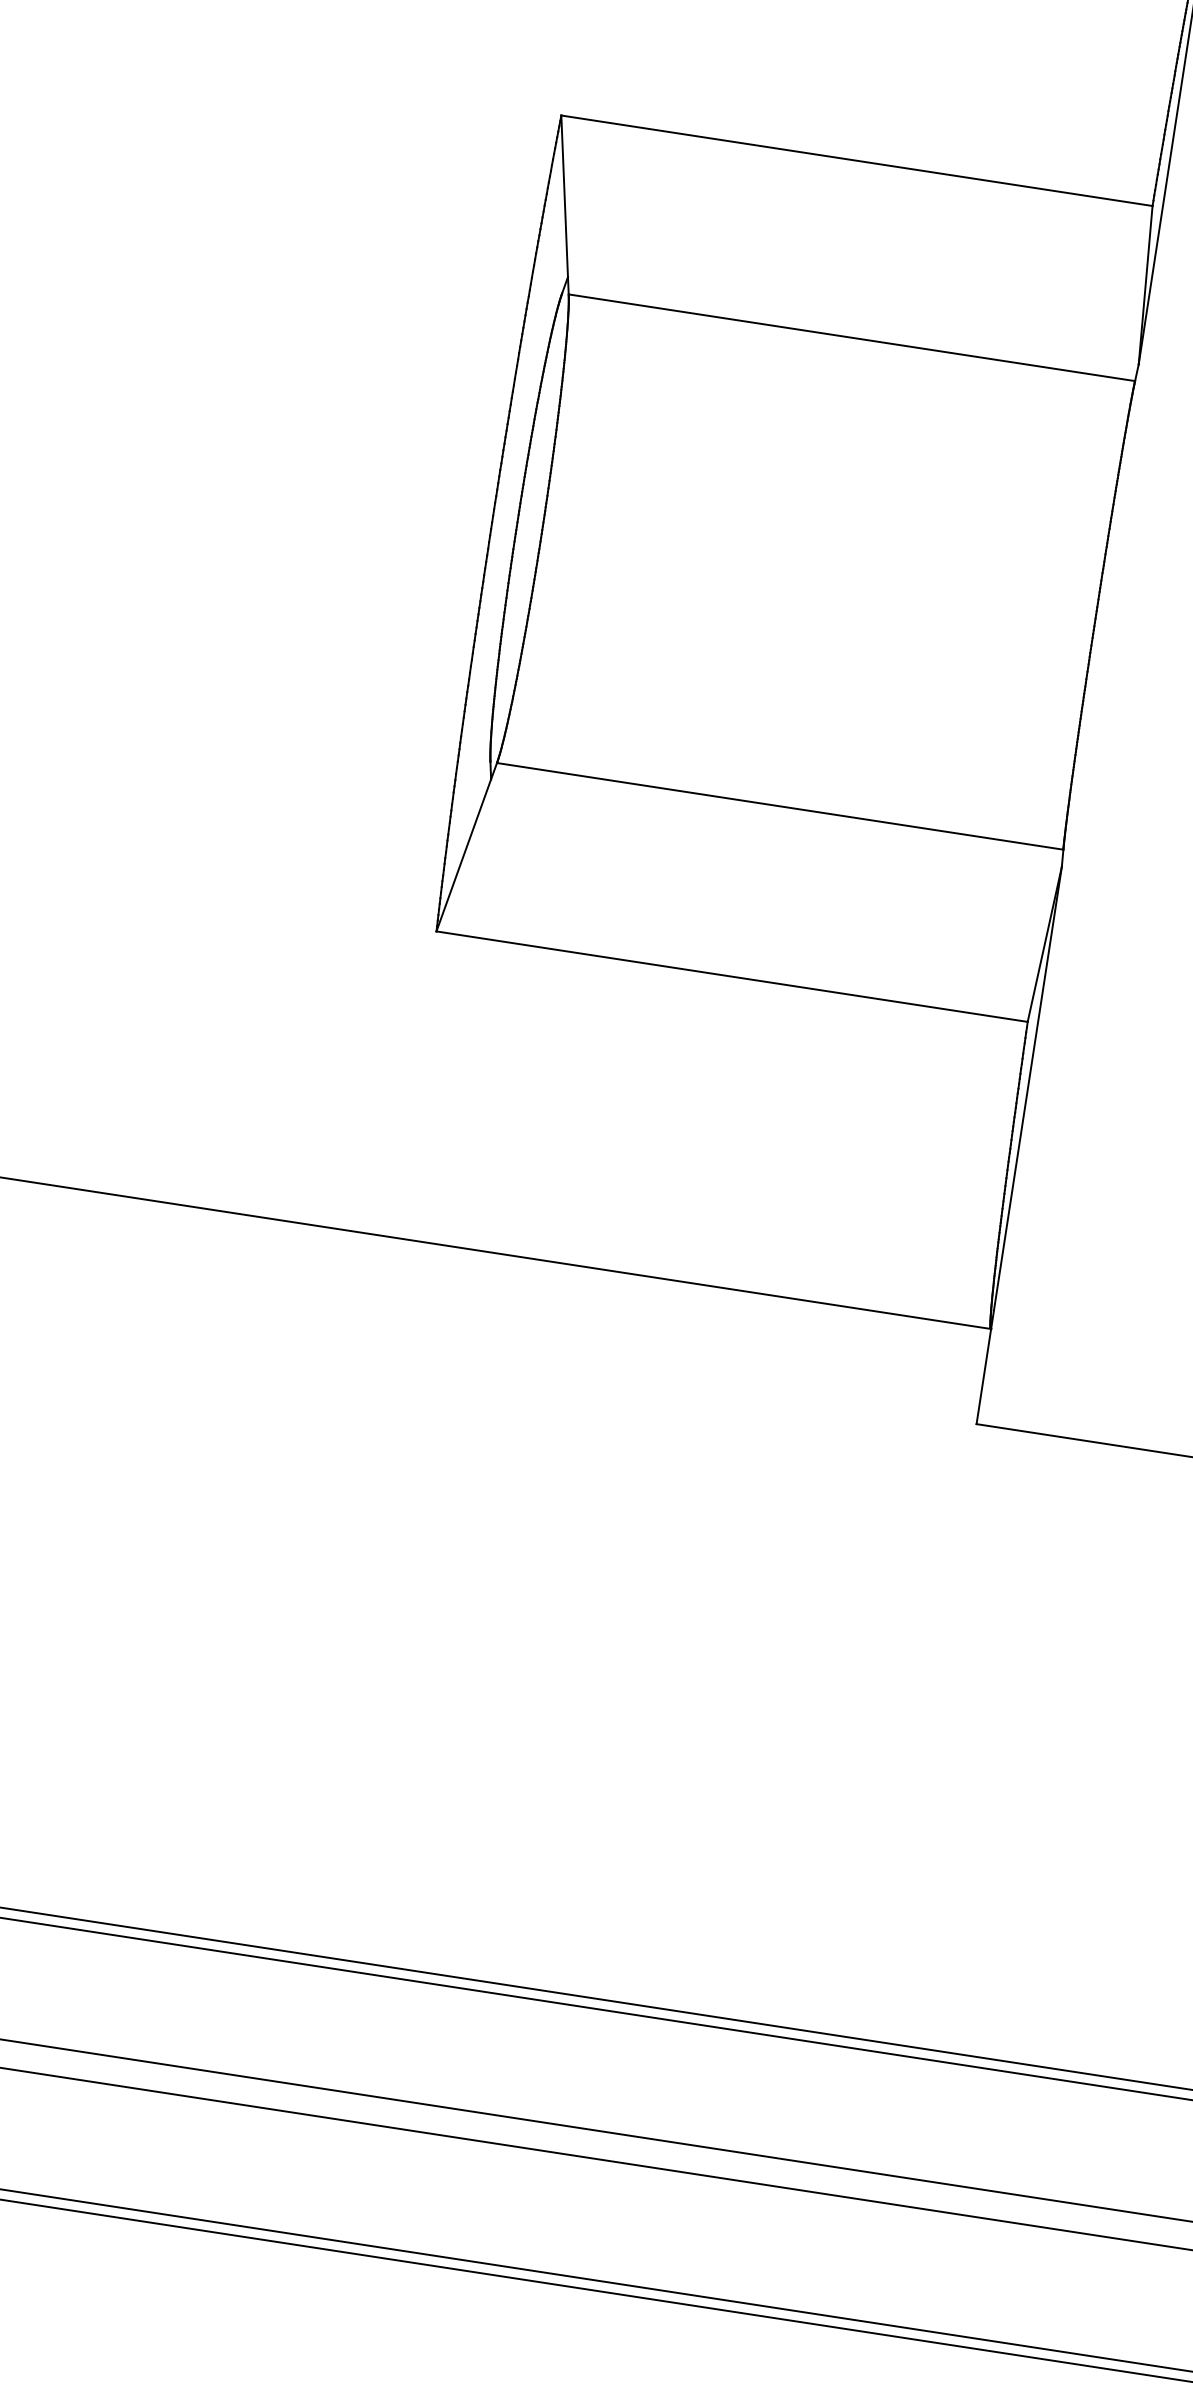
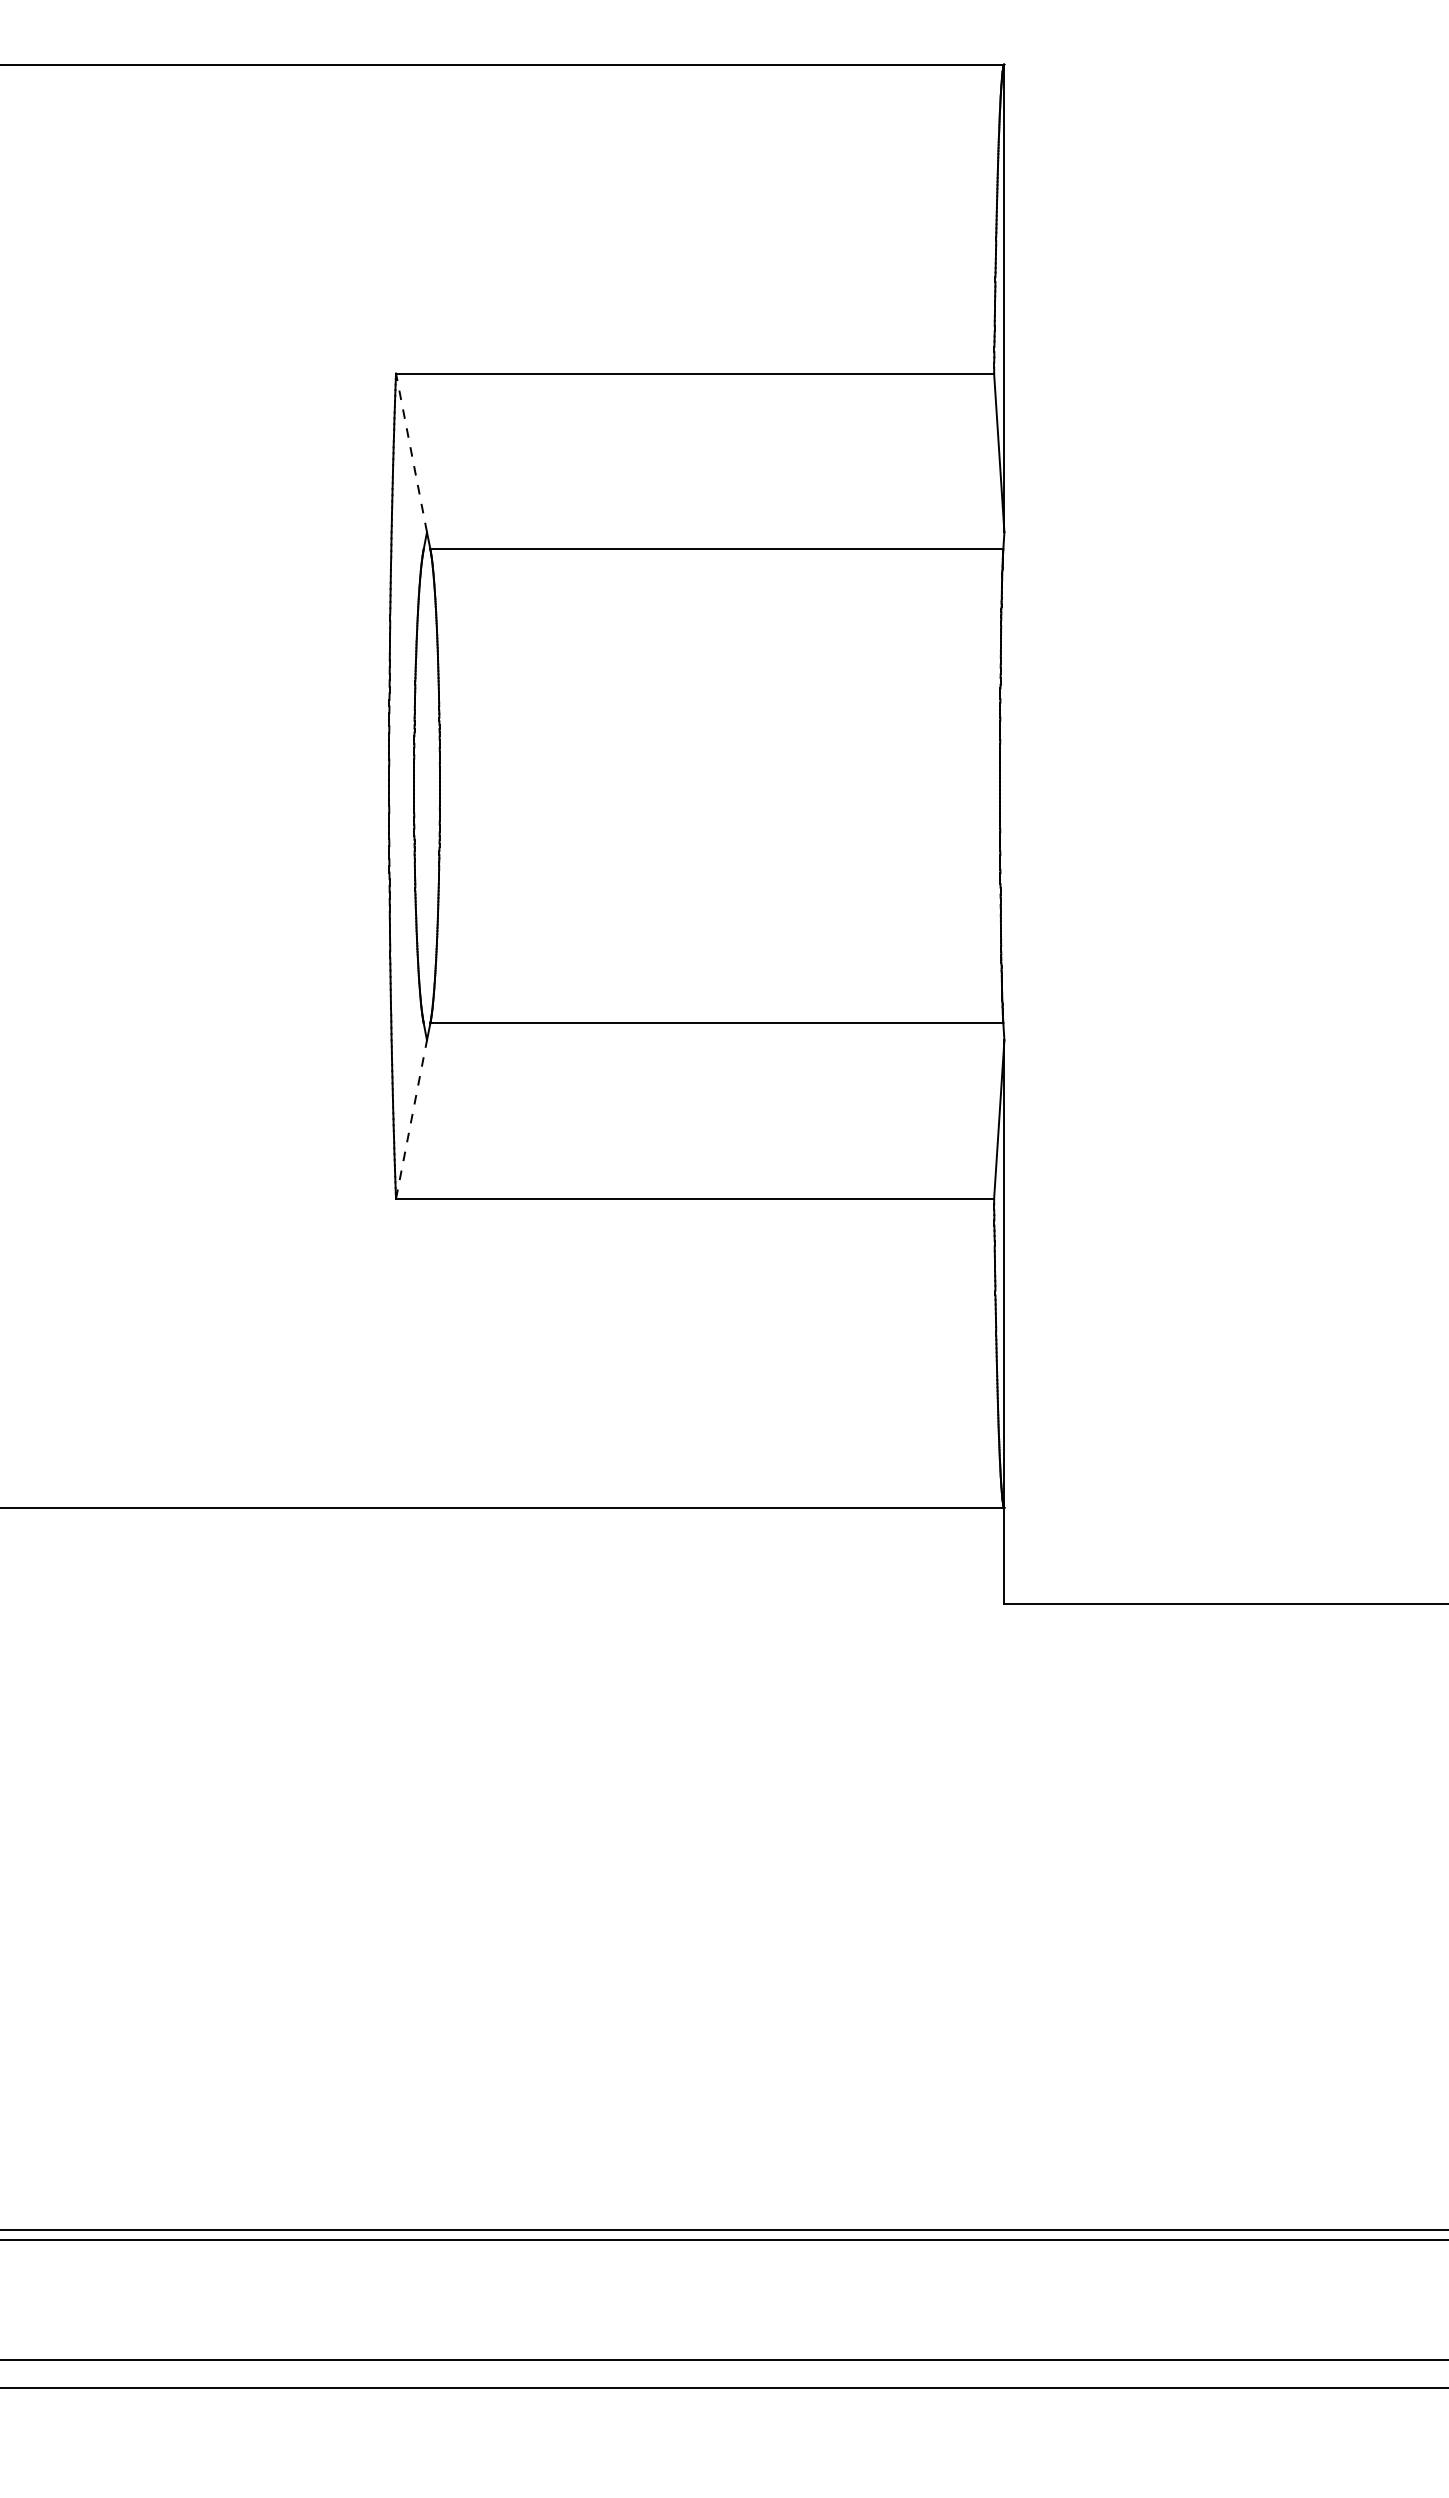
line: (564, 195) -> (411, 452), solid -> dashed
line: (463, 855) -> (411, 1119), solid -> dashed

